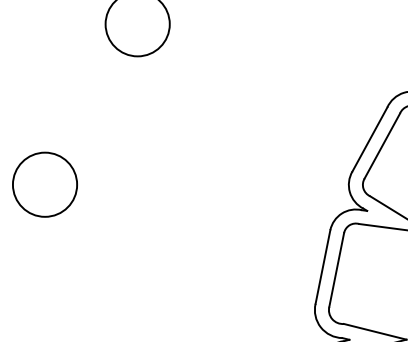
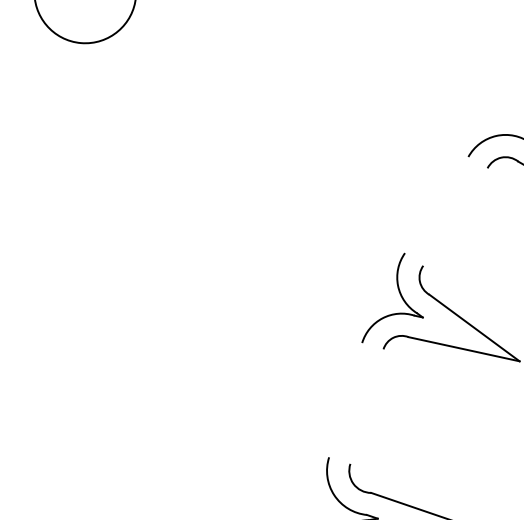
line: (369, 139) -> (436, 205), removed
line: (381, 145) -> (454, 216), removed
line: (322, 266) -> (344, 399), removed
line: (336, 269) -> (366, 405), removed

